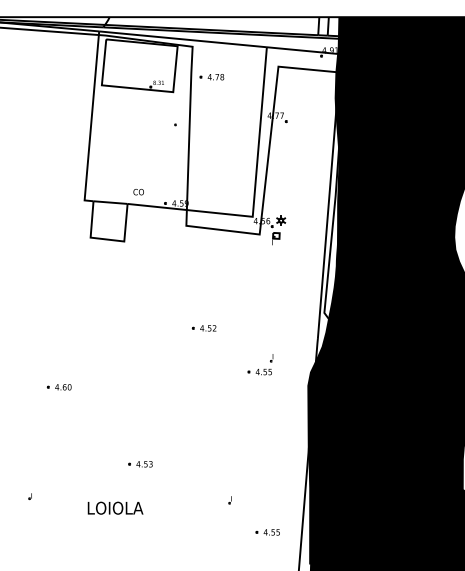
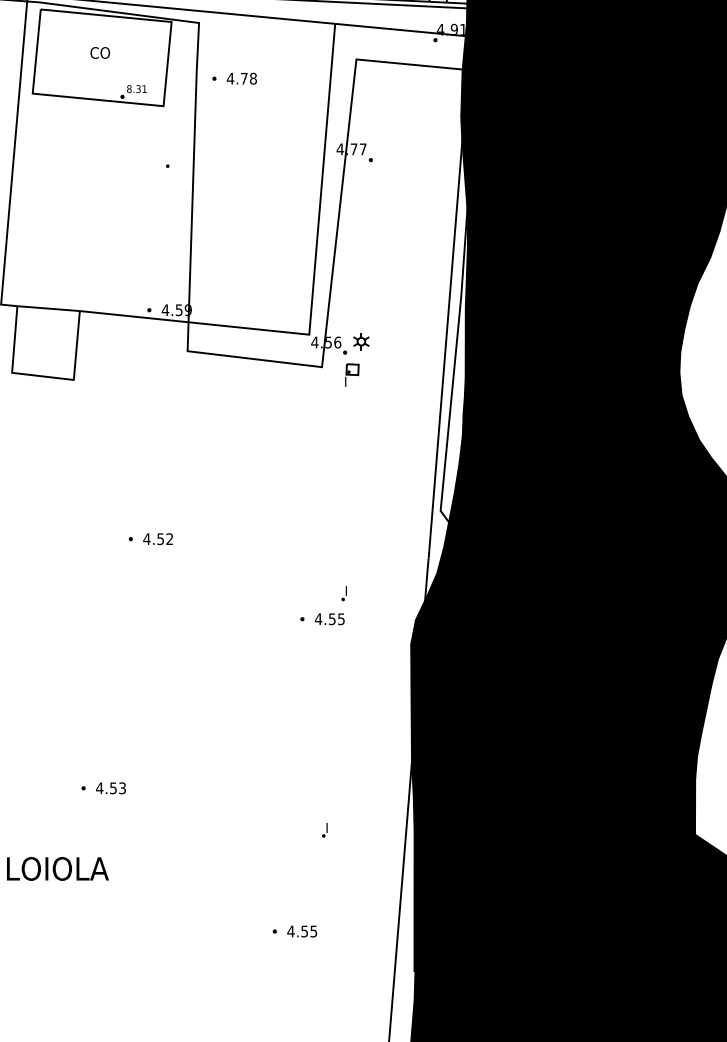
text: (138, 192) -> (99, 53), moved
part: (203, 328) -> (149, 539), moved
part: (229, 500) -> (323, 830), moved
part: (267, 532) -> (294, 931), moved

